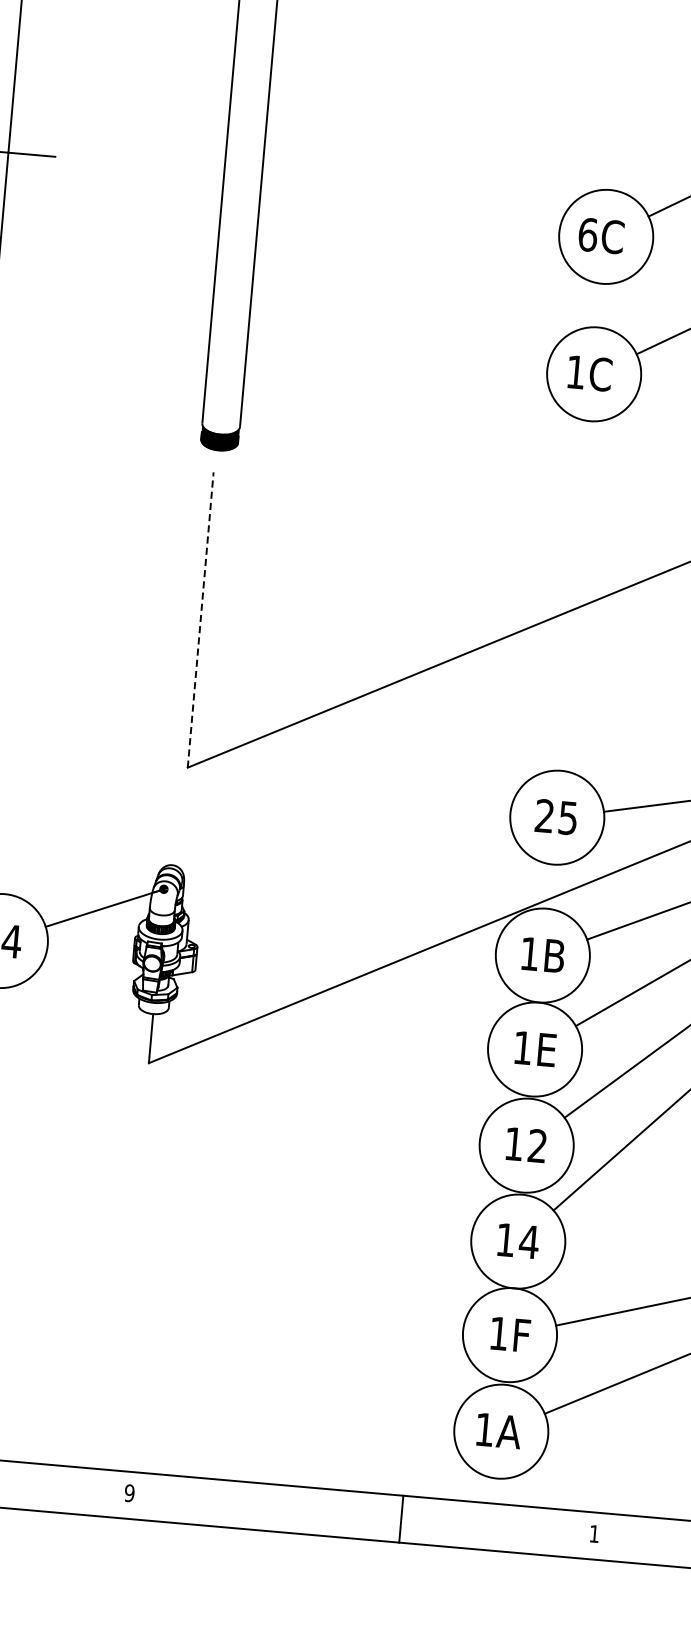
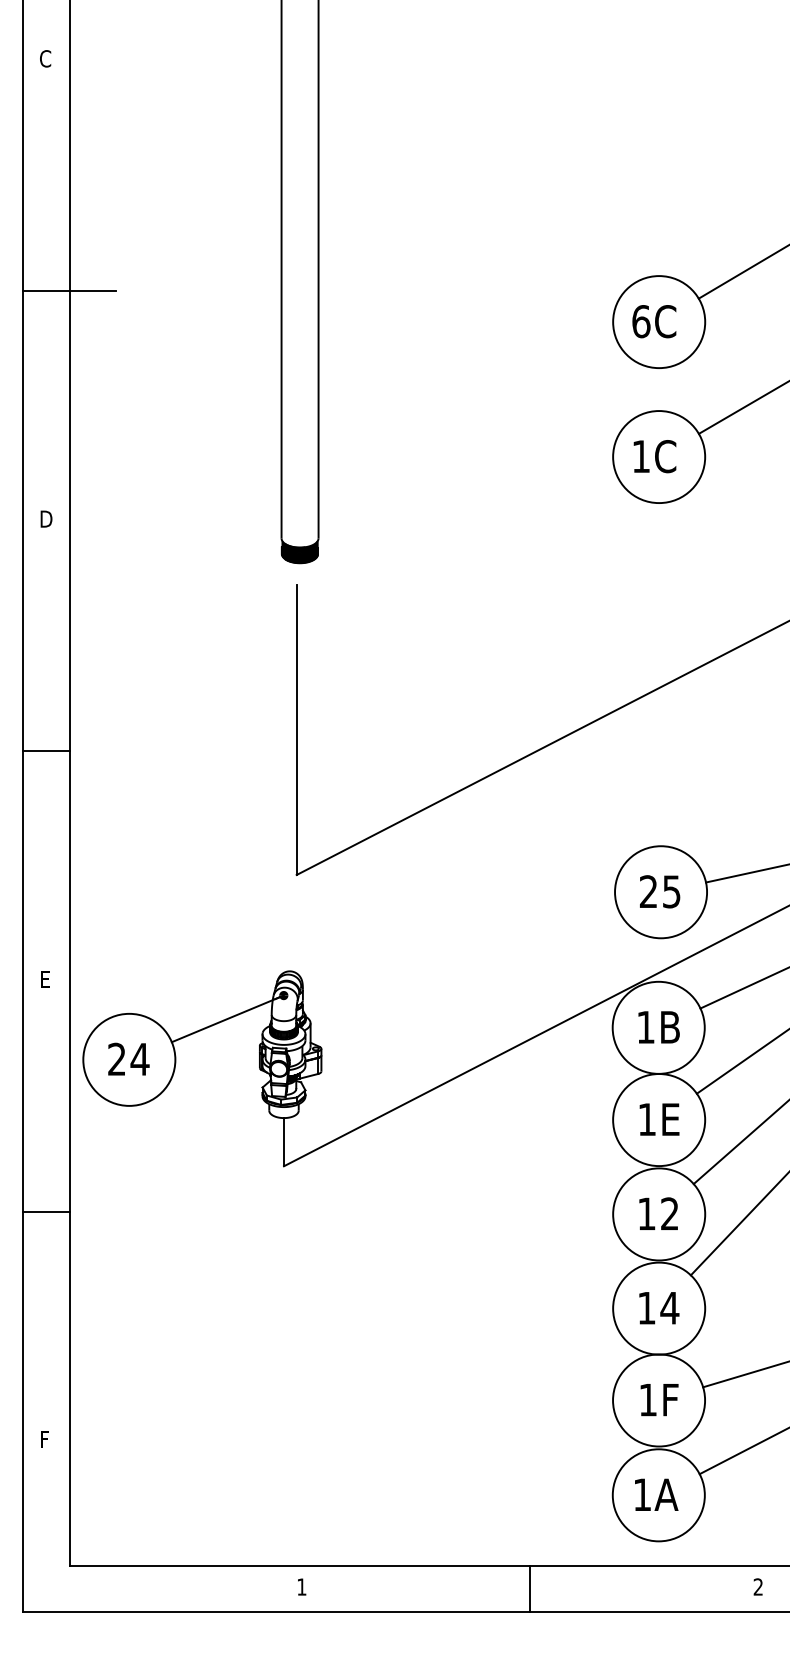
line: (200, 620) -> (296, 730), dashed -> solid
text: (129, 1492) -> (301, 1586), 9 -> 1
line: (400, 1519) -> (529, 1589), moved
text: (593, 1533) -> (757, 1586), 1 -> 2

